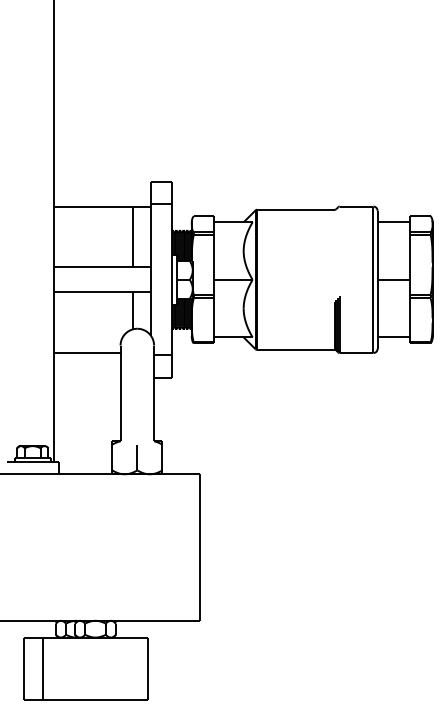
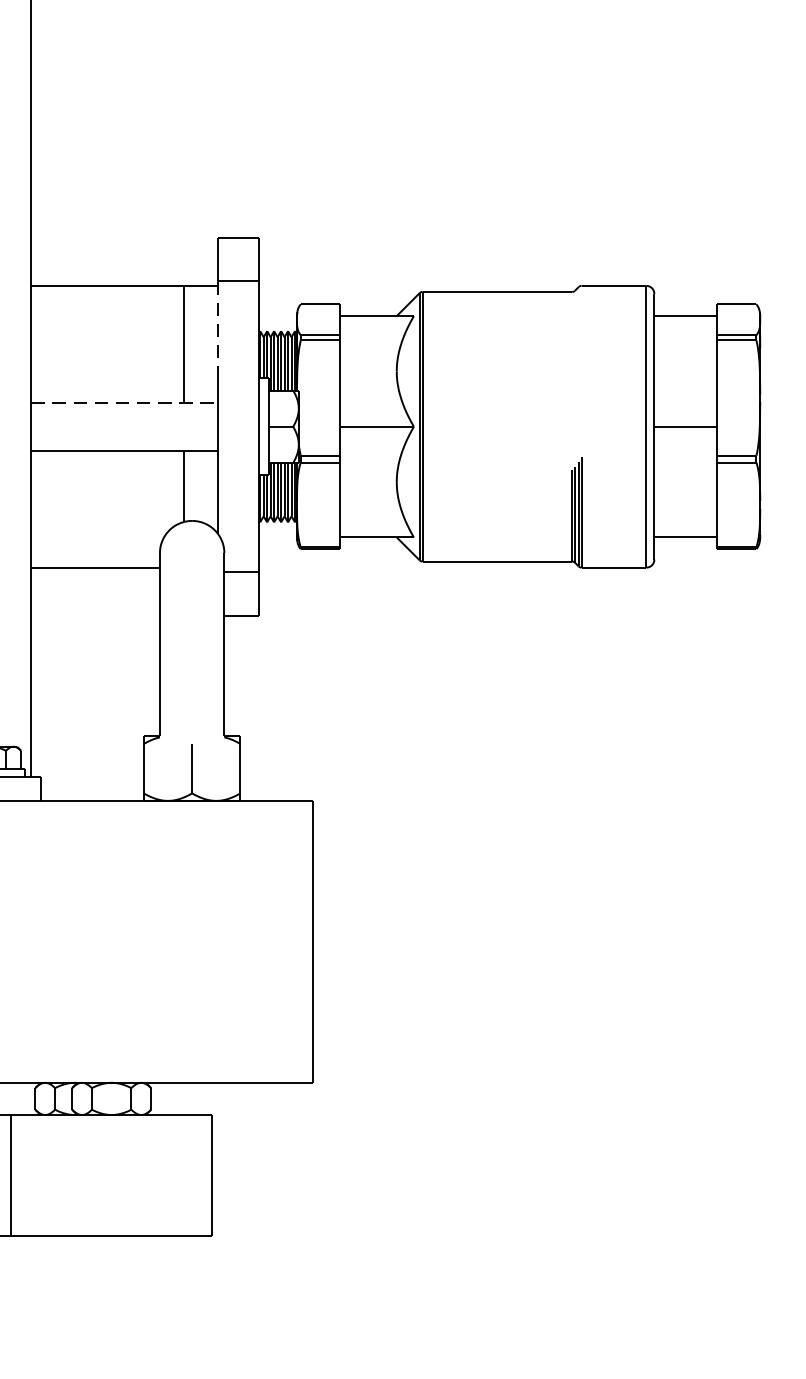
line: (150, 230) -> (217, 331), solid -> dashed
line: (102, 267) -> (125, 403), solid -> dashed

